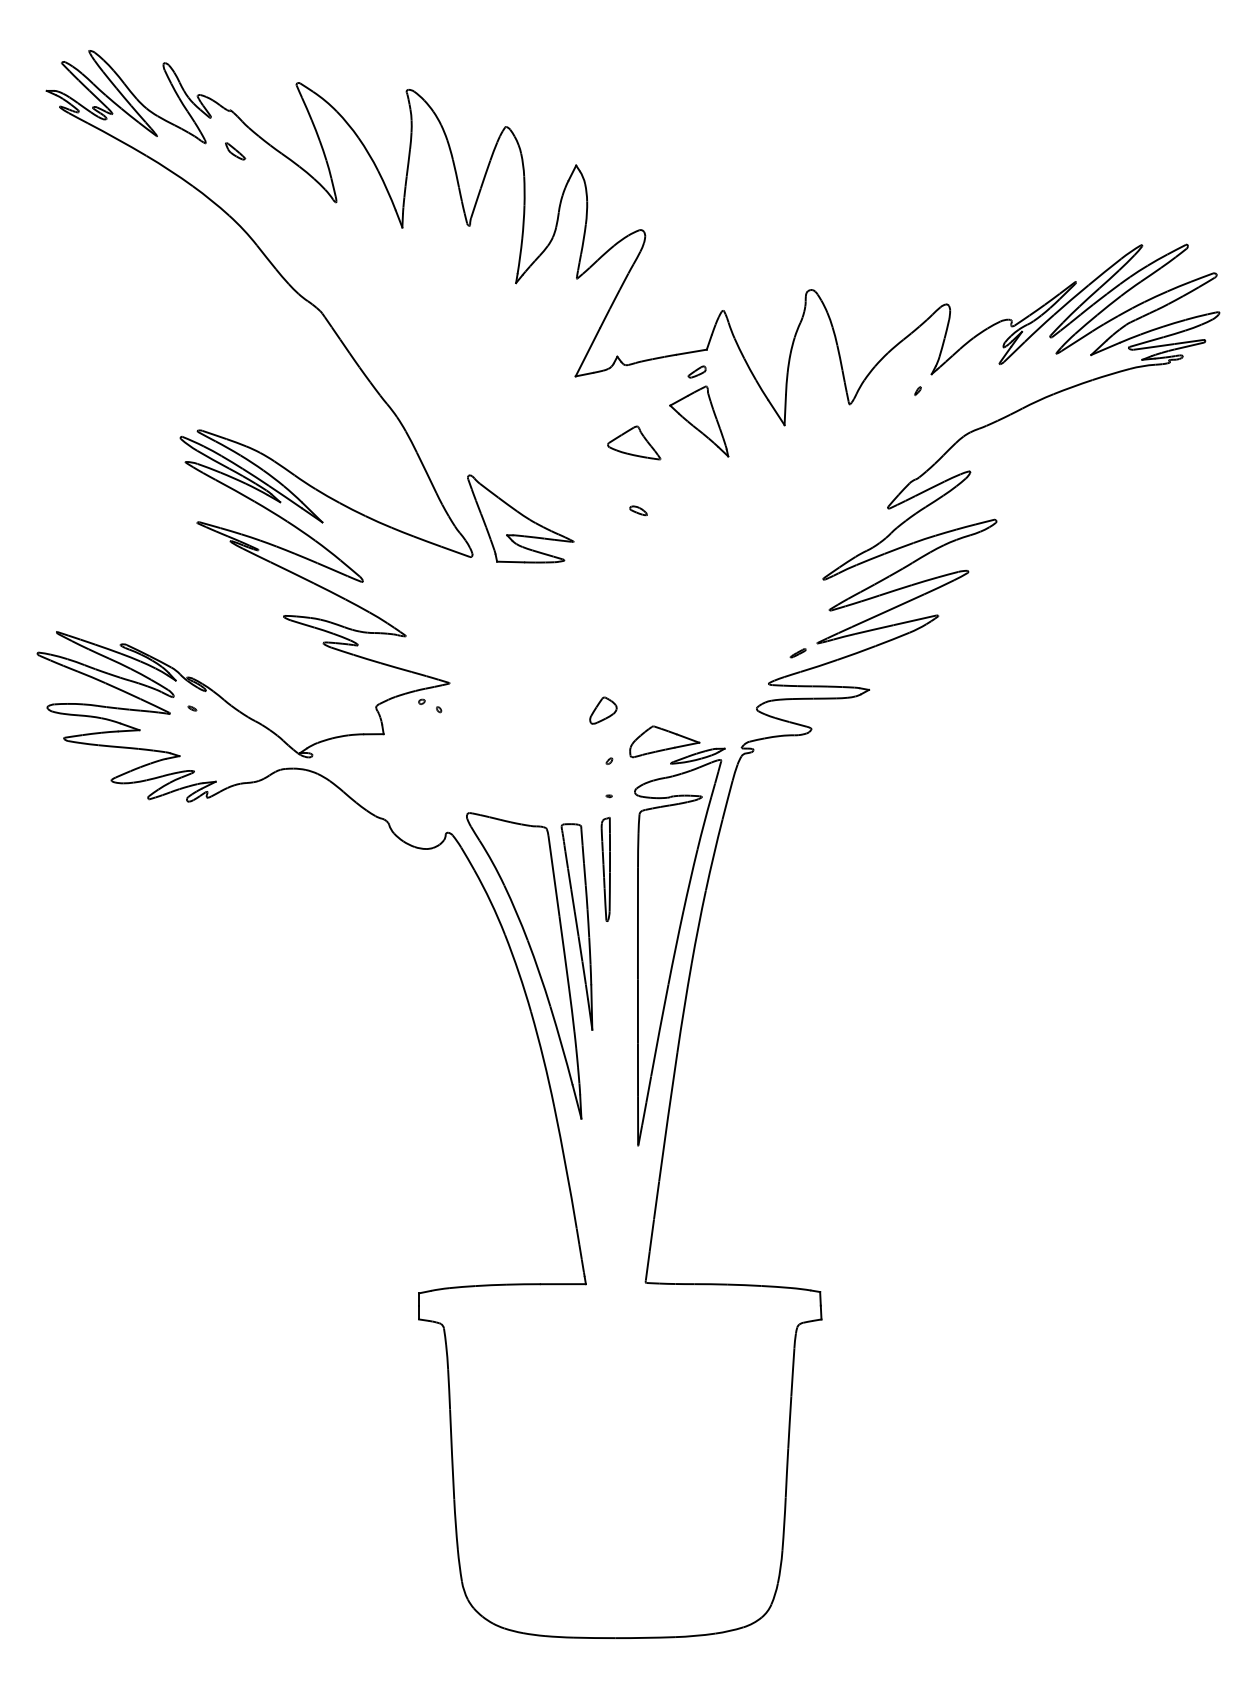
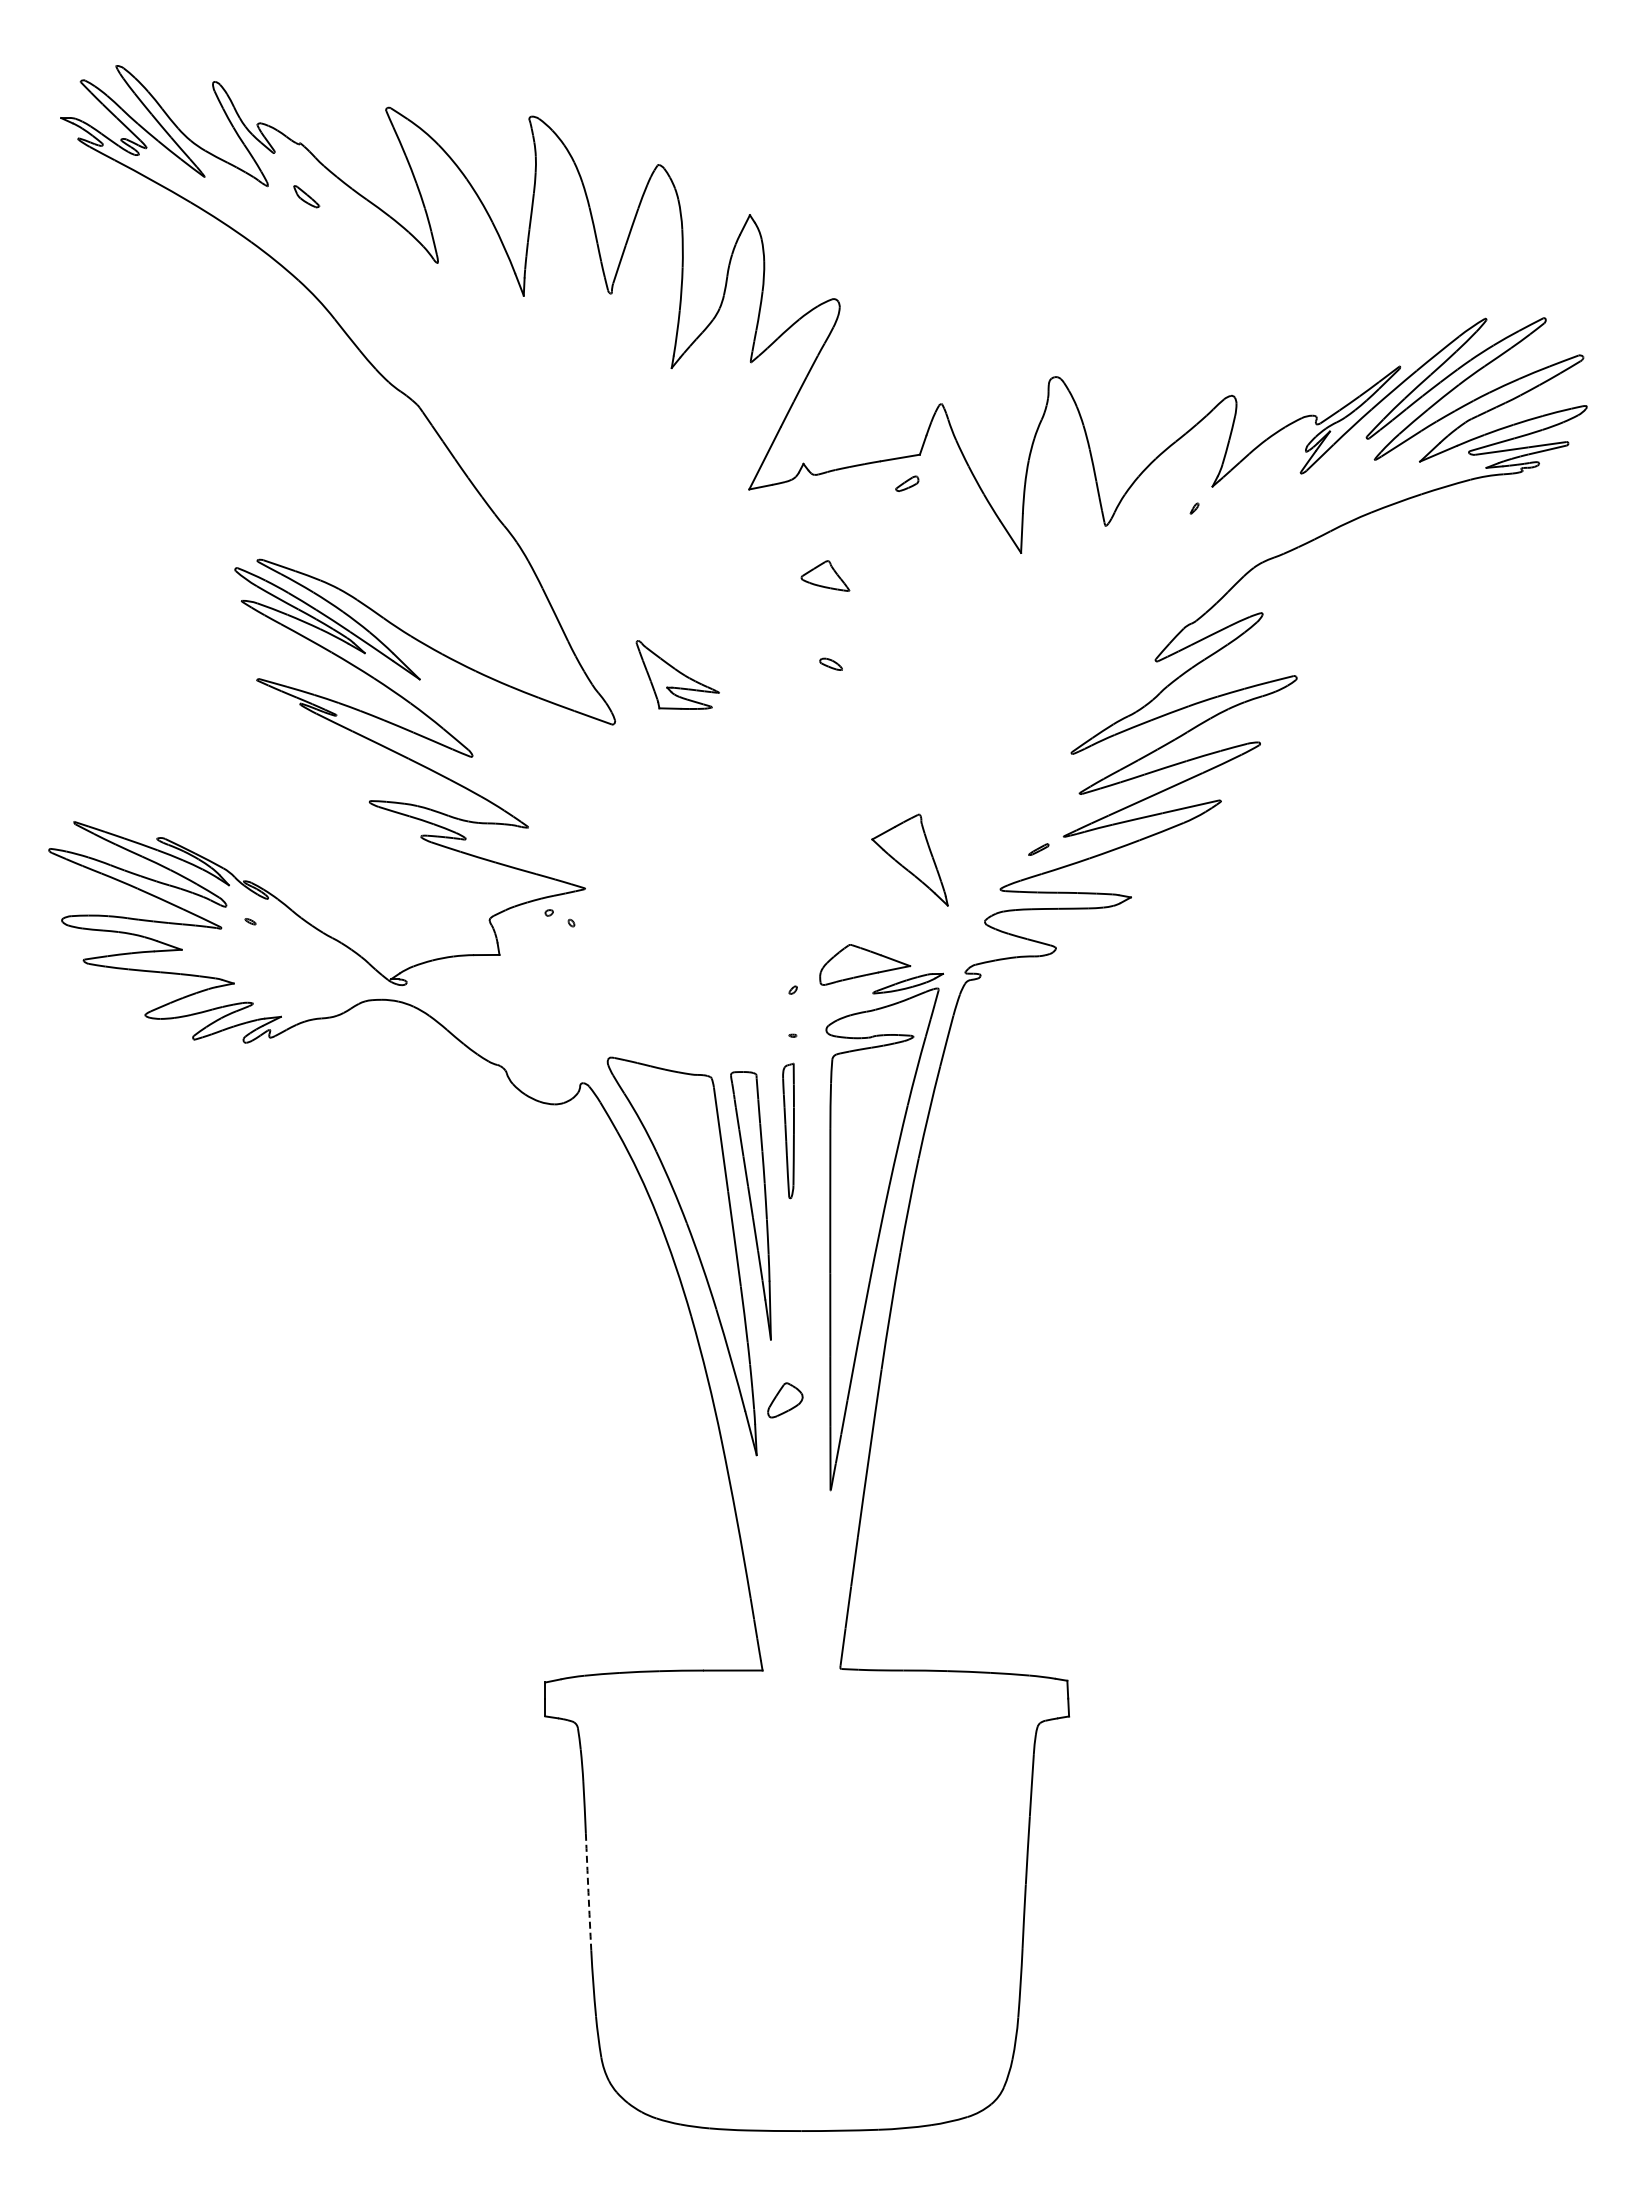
part: (698, 421) -> (909, 859), moved
part: (634, 442) -> (825, 575), size x0.7
part: (520, 518) -> (677, 674), size x0.6
part: (603, 710) -> (785, 1400), moved
arc: (452, 1454) -> (588, 1892), solid -> dashed

